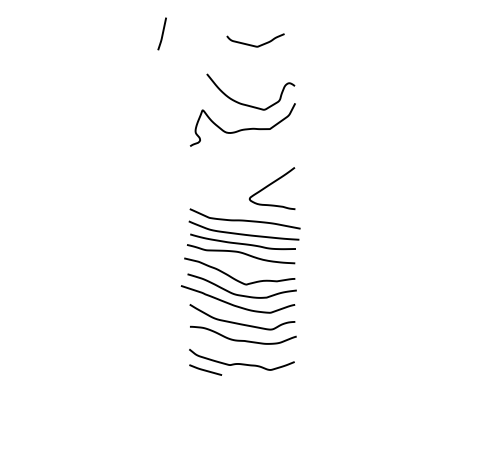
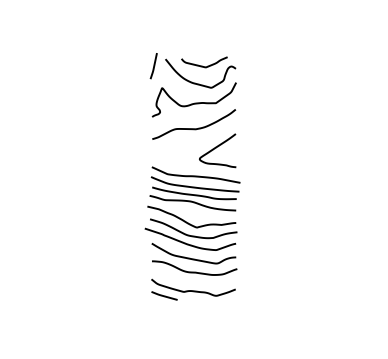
line: (161, 34) -> (153, 66), moved
curve: (253, 44) -> (202, 65), moved
curve: (243, 160) -> (194, 128), added

